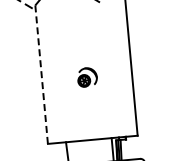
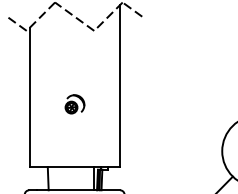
line: (41, 74) -> (29, 97), dashed -> solid

